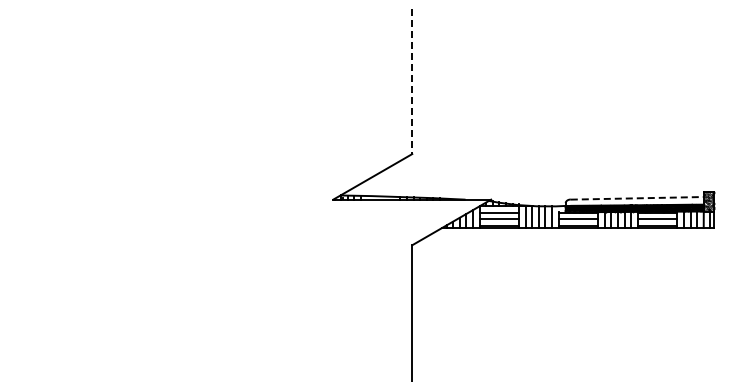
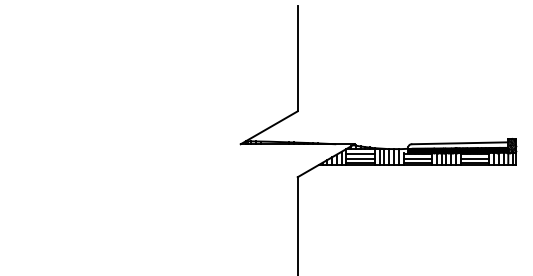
line: (412, 81) -> (297, 58), dashed -> solid
line: (637, 198) -> (460, 143), dashed -> solid

